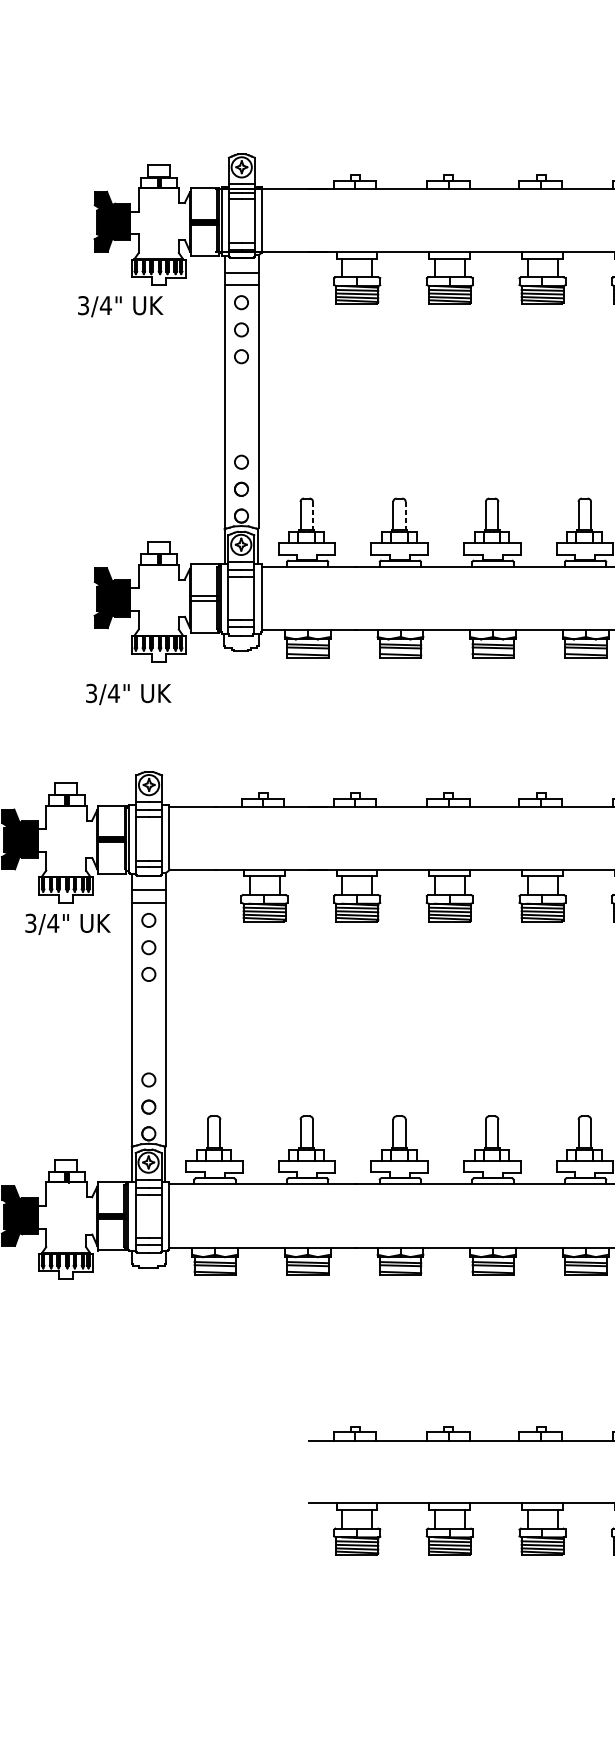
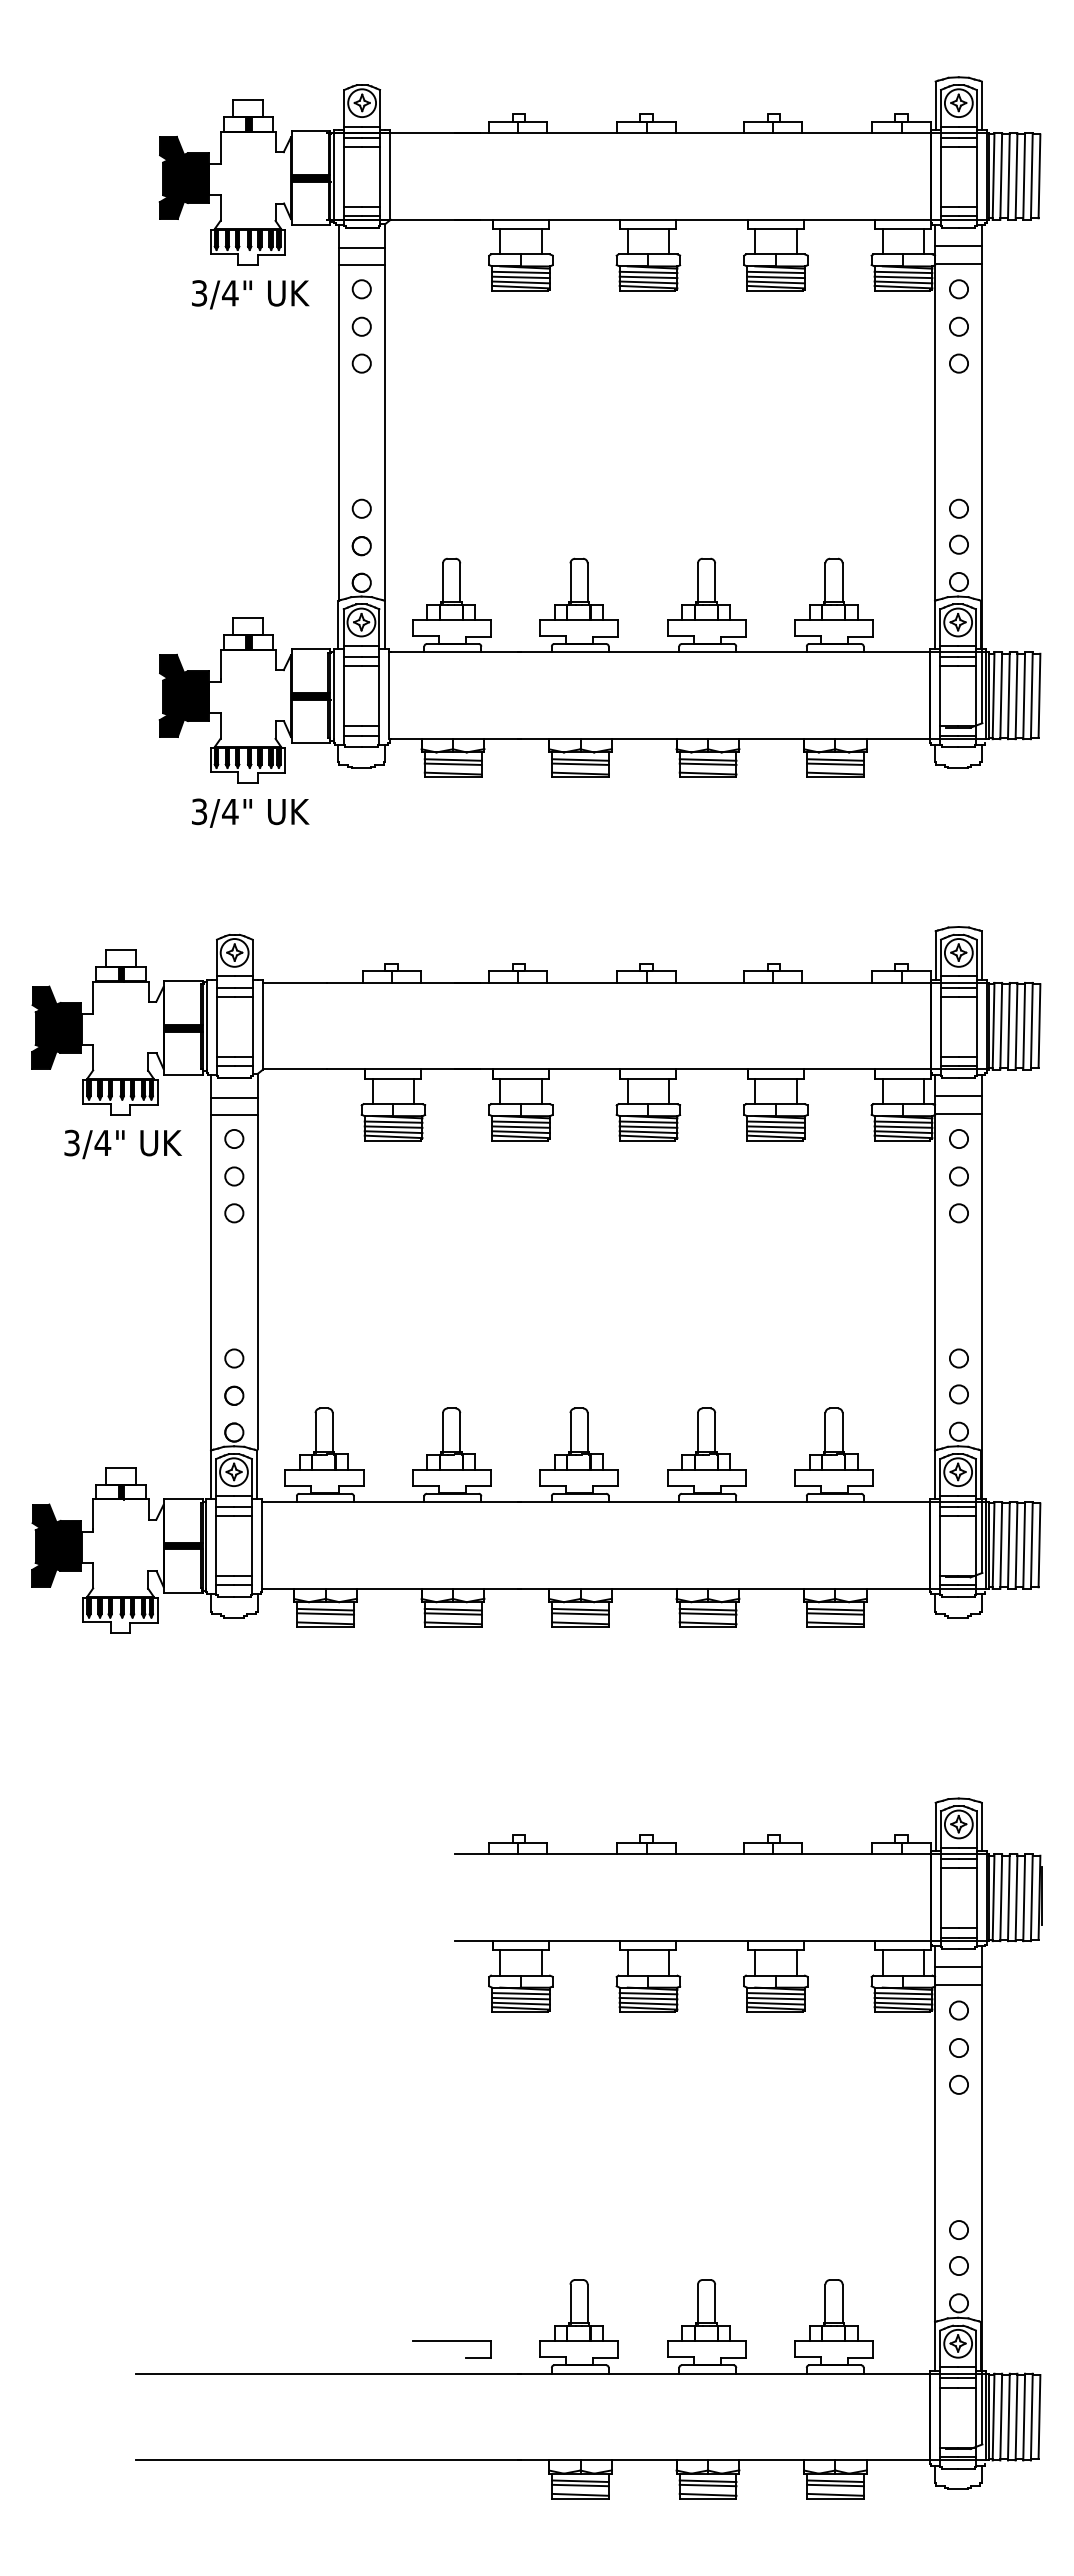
text: (120, 306) -> (250, 294), moved
line: (313, 516) -> (460, 583), dashed -> solid
line: (405, 516) -> (587, 583), dashed -> solid
fill: (204, 598) -> (310, 696), added
text: (128, 693) -> (250, 812), moved

